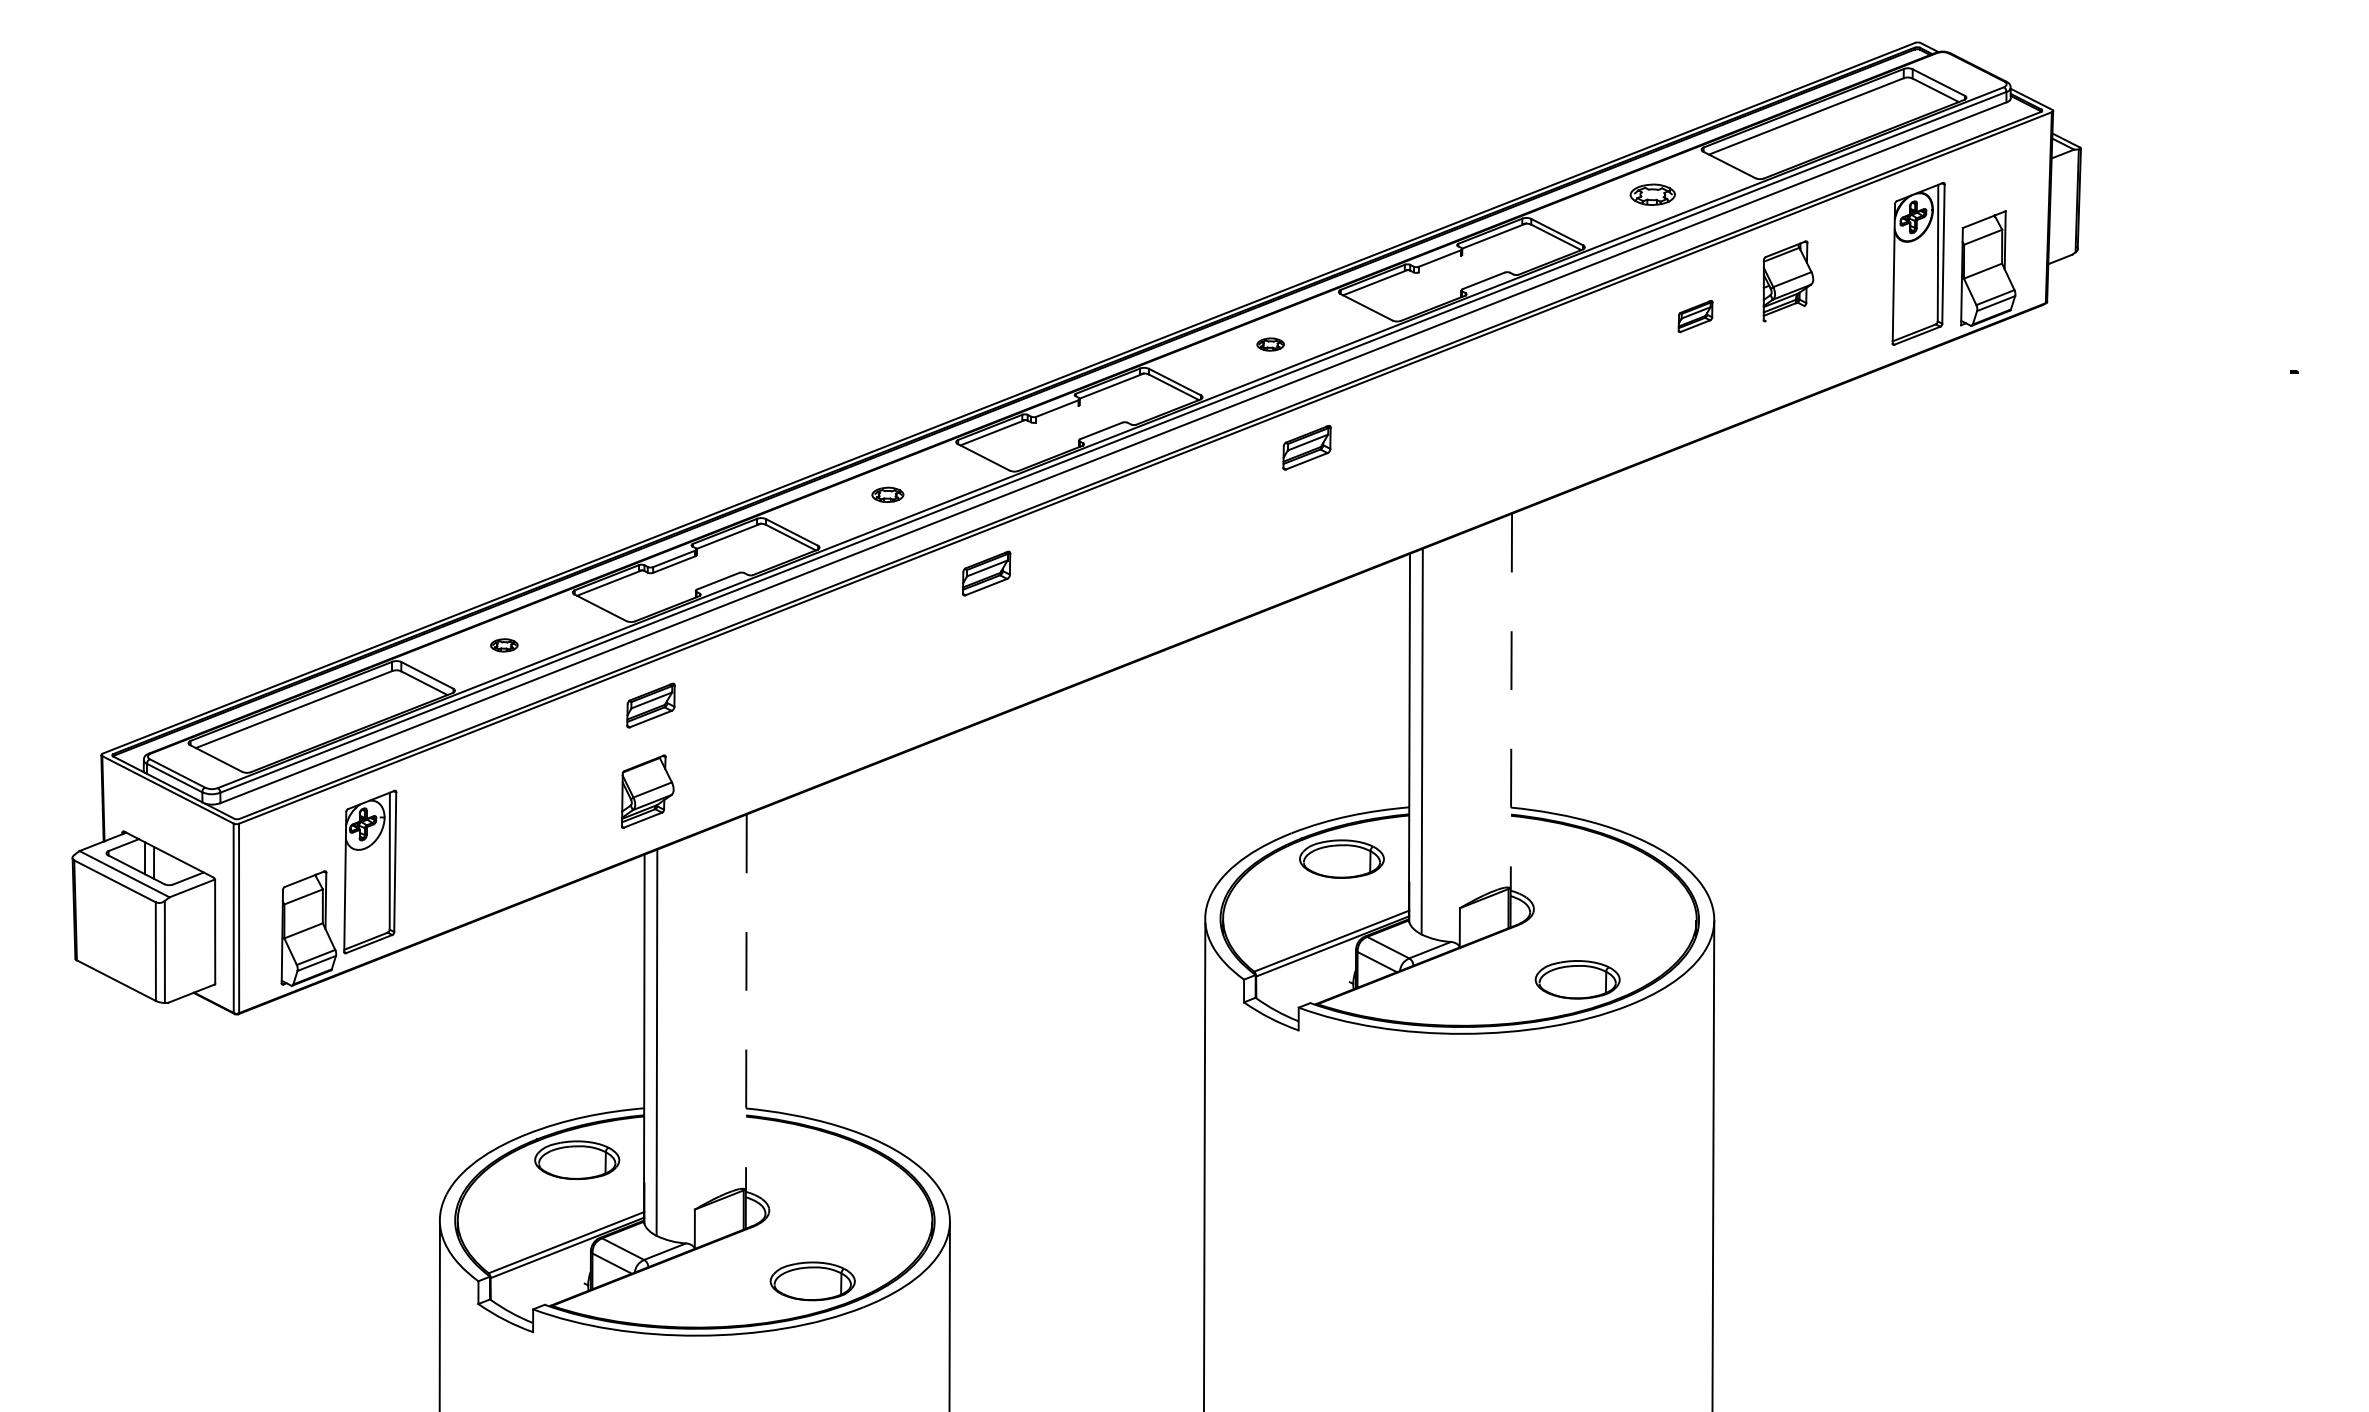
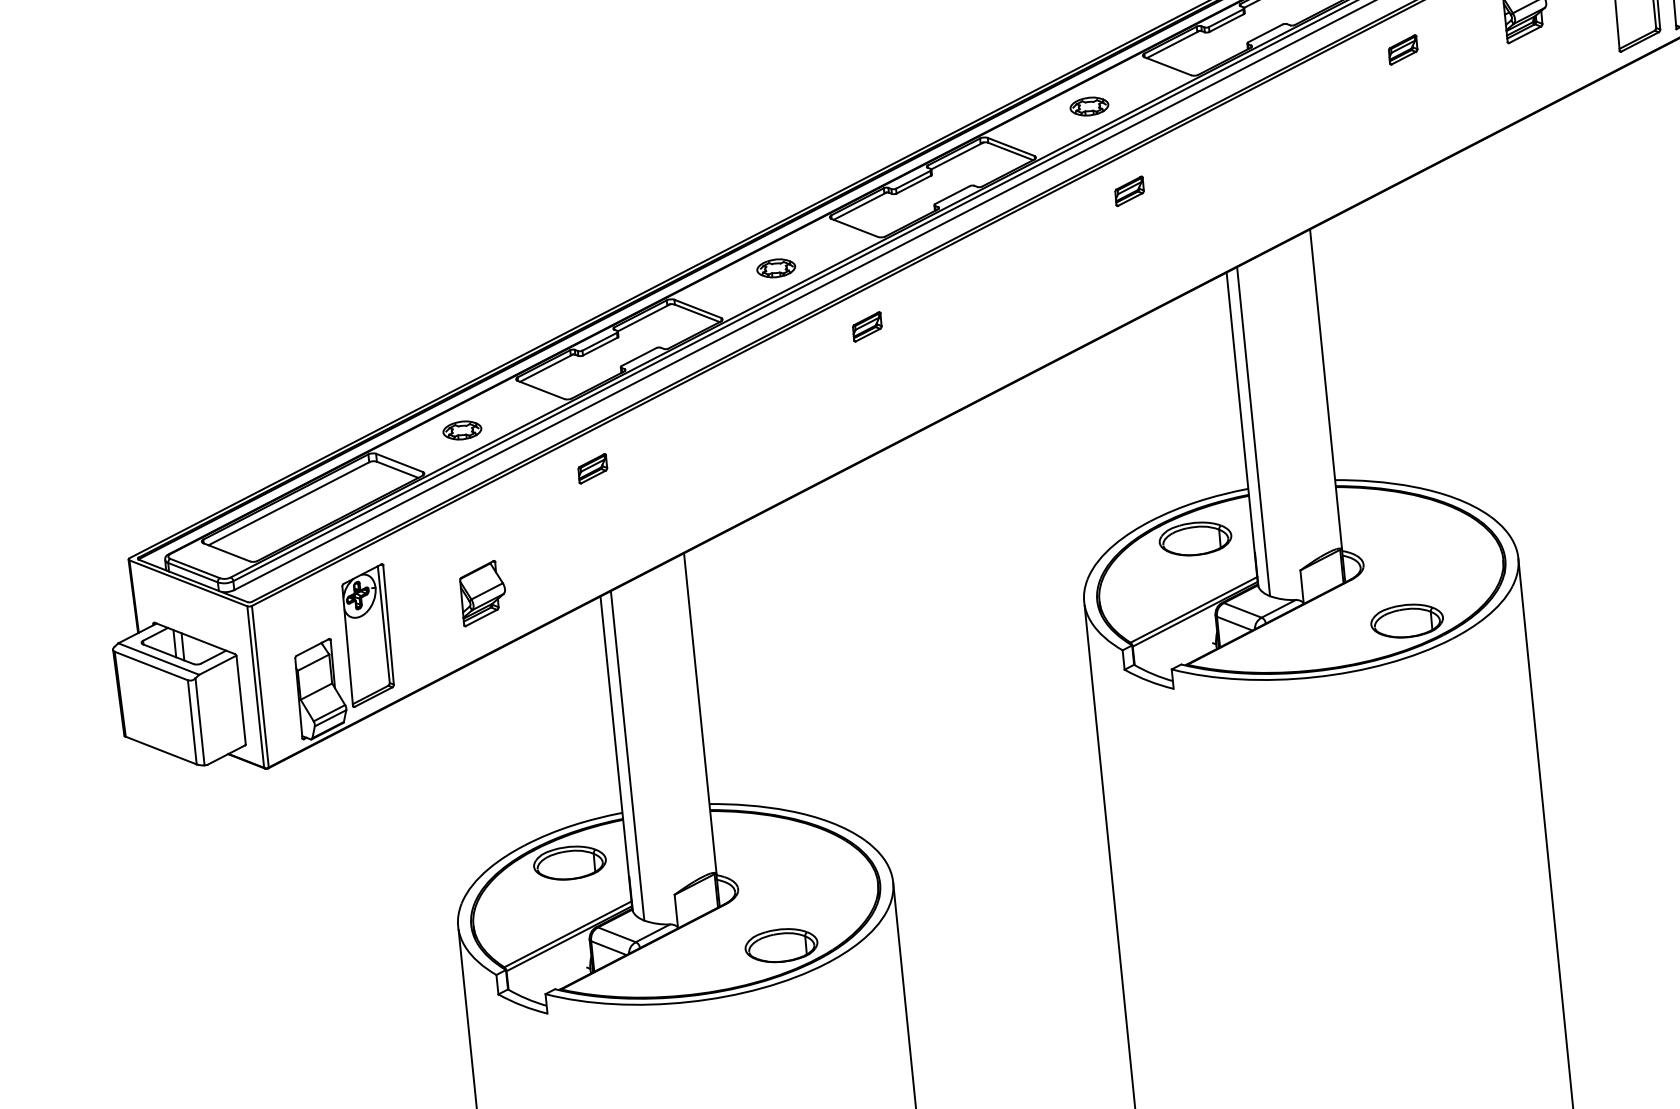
line: (1439, 263) -> (1226, 22), added
line: (1784, 313) -> (1524, 34), added
part: (1695, 316) -> (1403, 49), moved
part: (1270, 344) -> (1089, 106), size x1.67
line: (1057, 413) -> (913, 184), added
part: (1307, 447) -> (1129, 191), size x0.71
part: (887, 494) -> (775, 268), size x1.43
part: (986, 573) -> (867, 326), size x0.71
part: (504, 645) -> (462, 430), size x1.67
line: (1511, 701) -> (1326, 389), dashed -> solid
part: (650, 704) -> (592, 468), size x0.71
part: (647, 791) -> (482, 593), moved
line: (746, 1002) -> (700, 713), dashed -> solid

